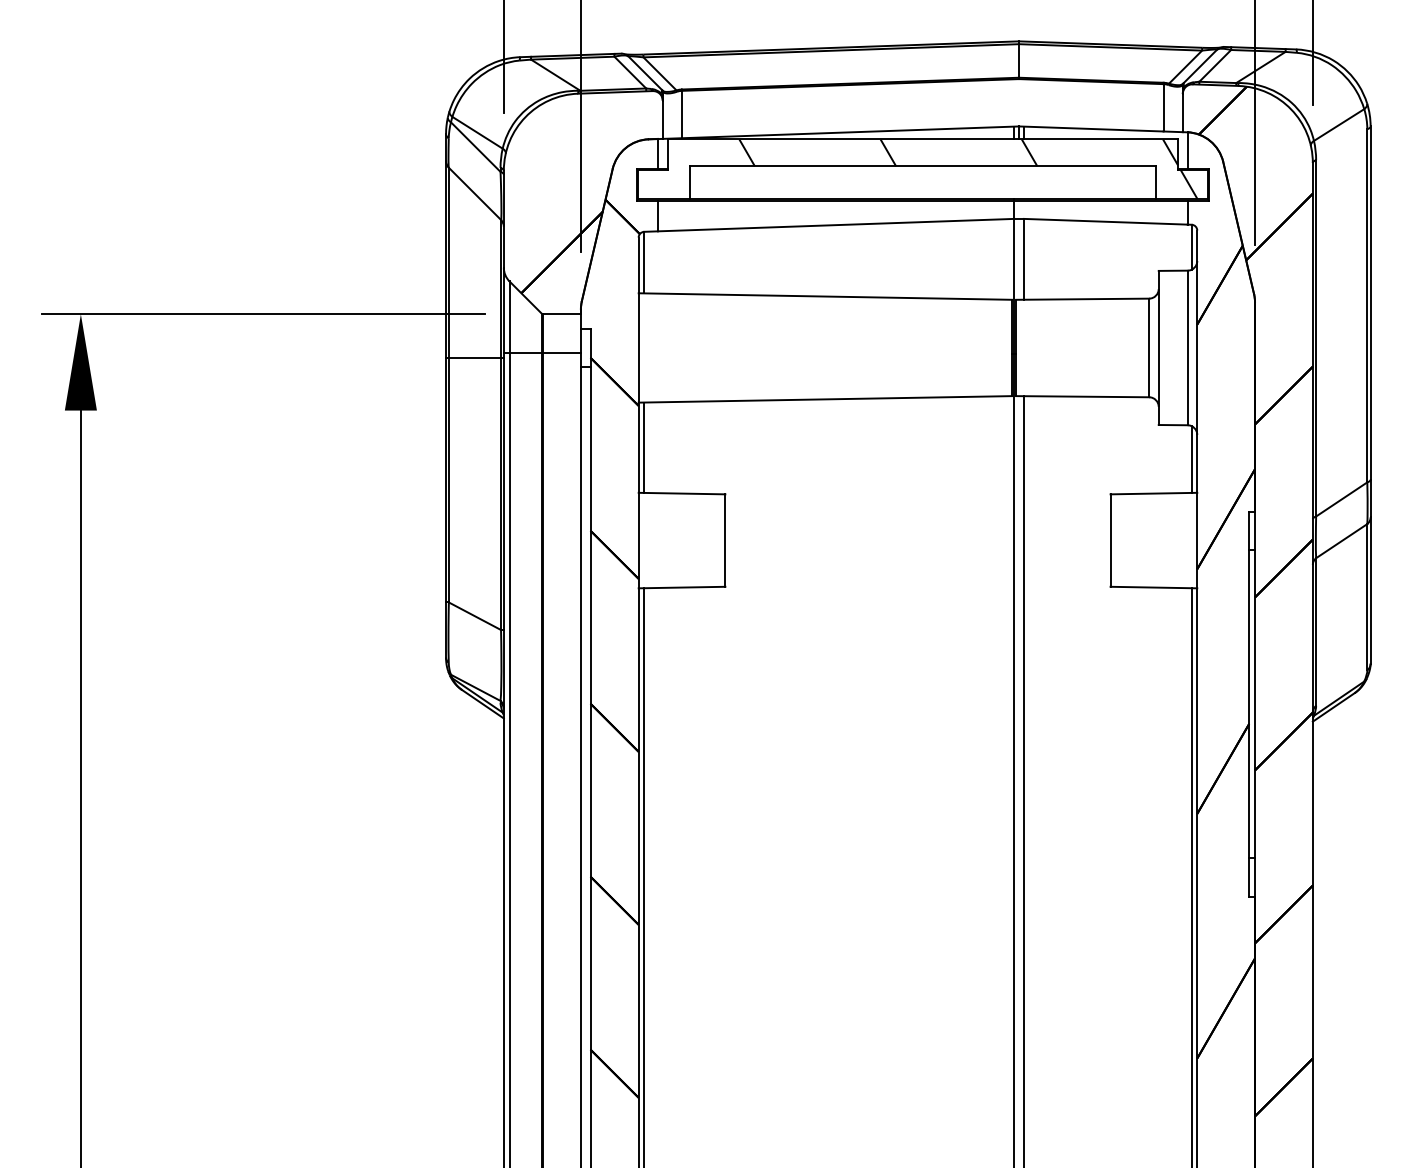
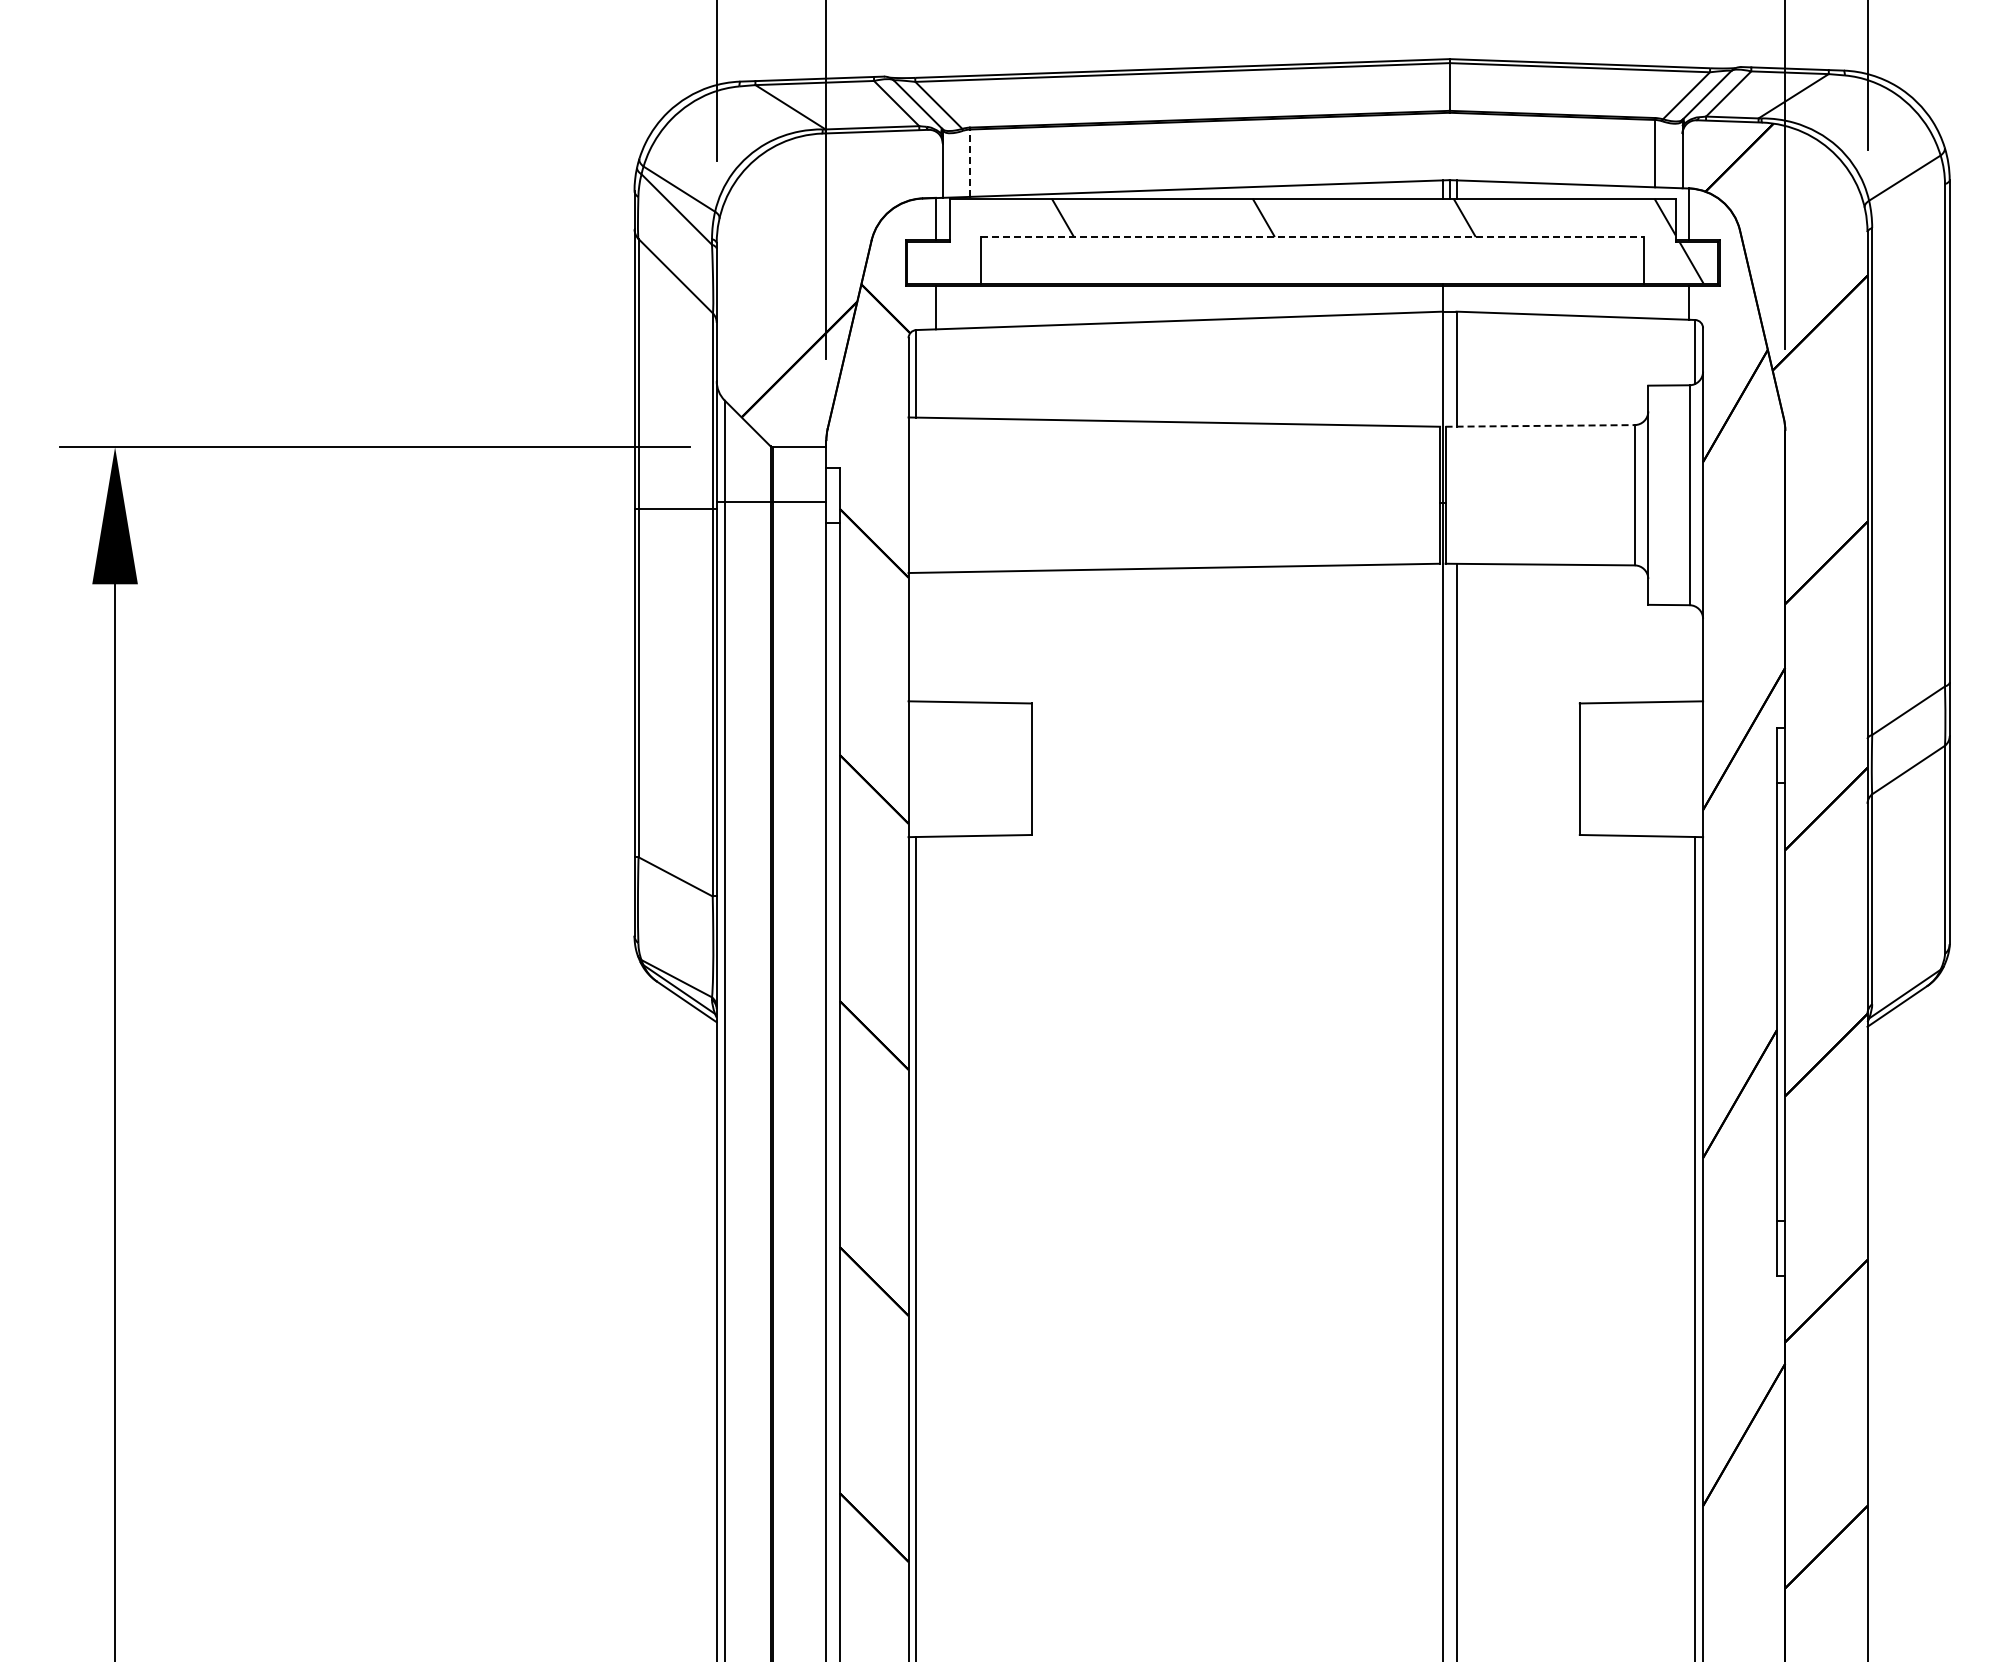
line: (682, 114) -> (970, 163), solid -> dashed
line: (922, 166) -> (1312, 237), solid -> dashed
line: (1082, 298) -> (1540, 425), solid -> dashed
line: (644, 447) -> (916, 636), removed
line: (1191, 459) -> (1695, 653), removed

